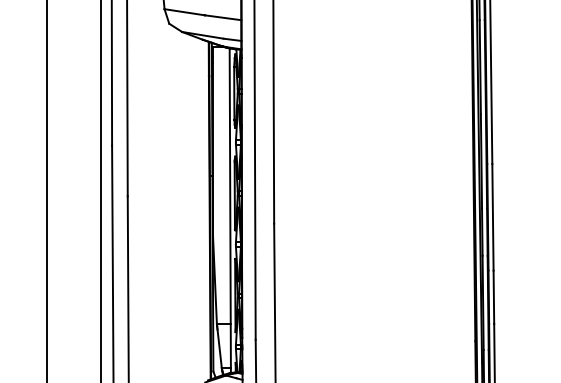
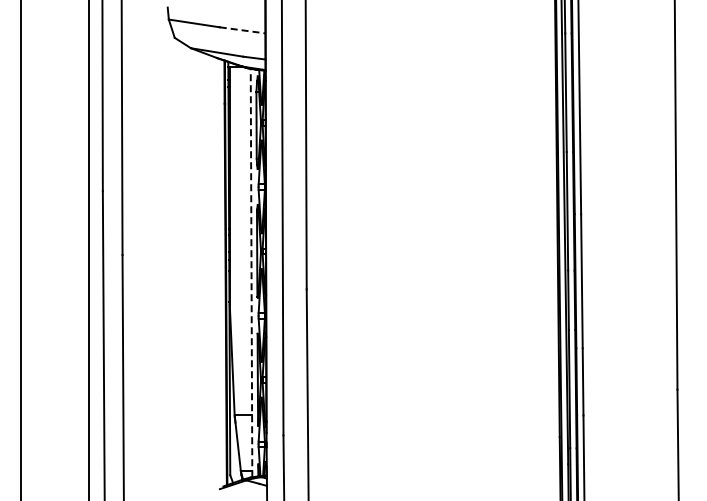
line: (223, 17) -> (243, 30), solid -> dashed
line: (230, 210) -> (251, 272), solid -> dashed

